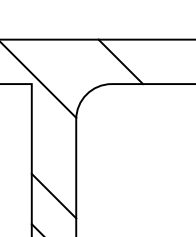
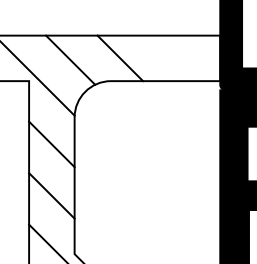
line: (72, 62) -> (70, 59), added
line: (53, 145) -> (51, 144), added

